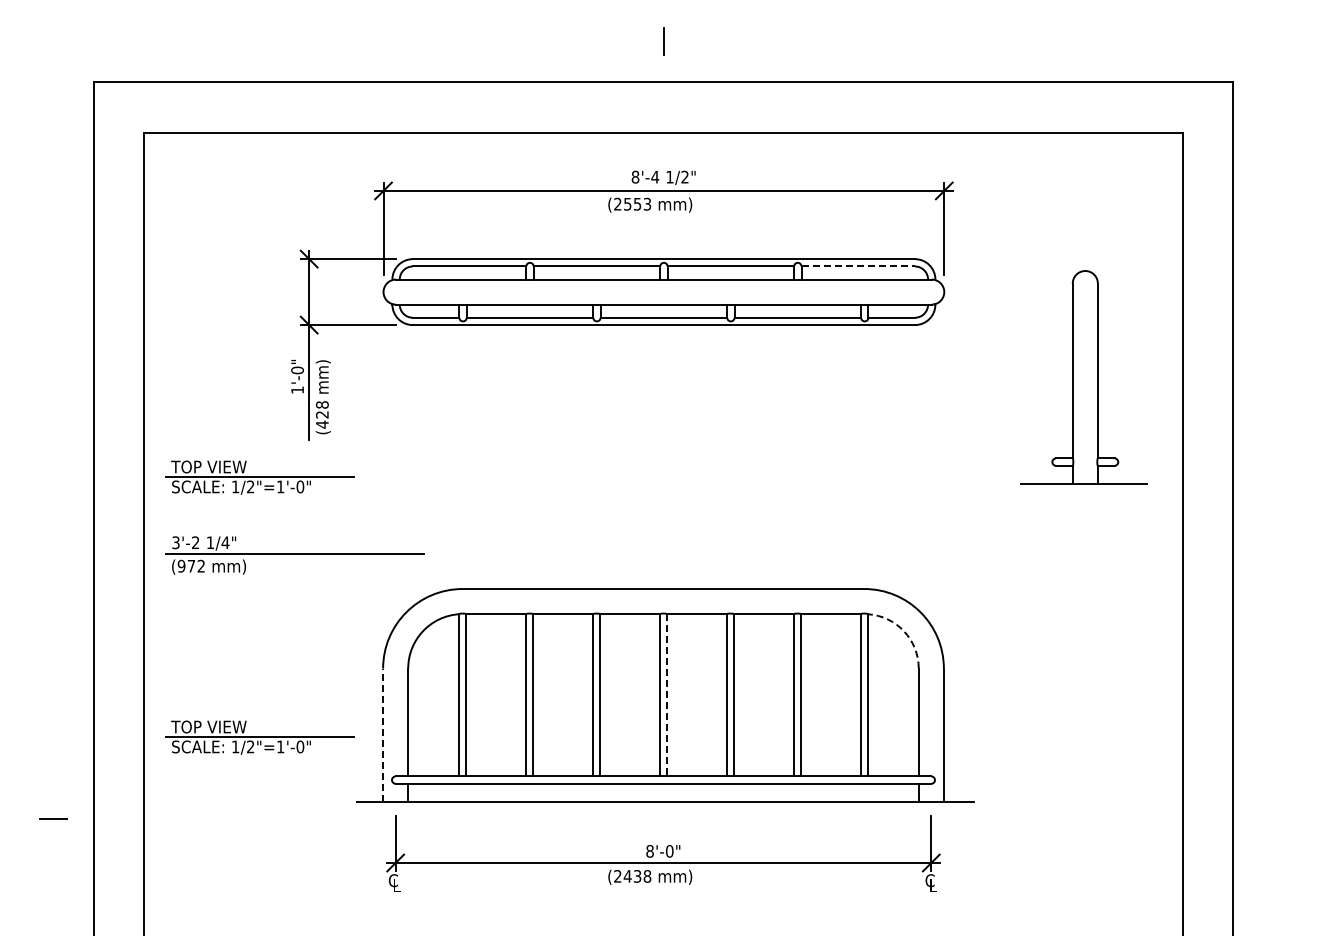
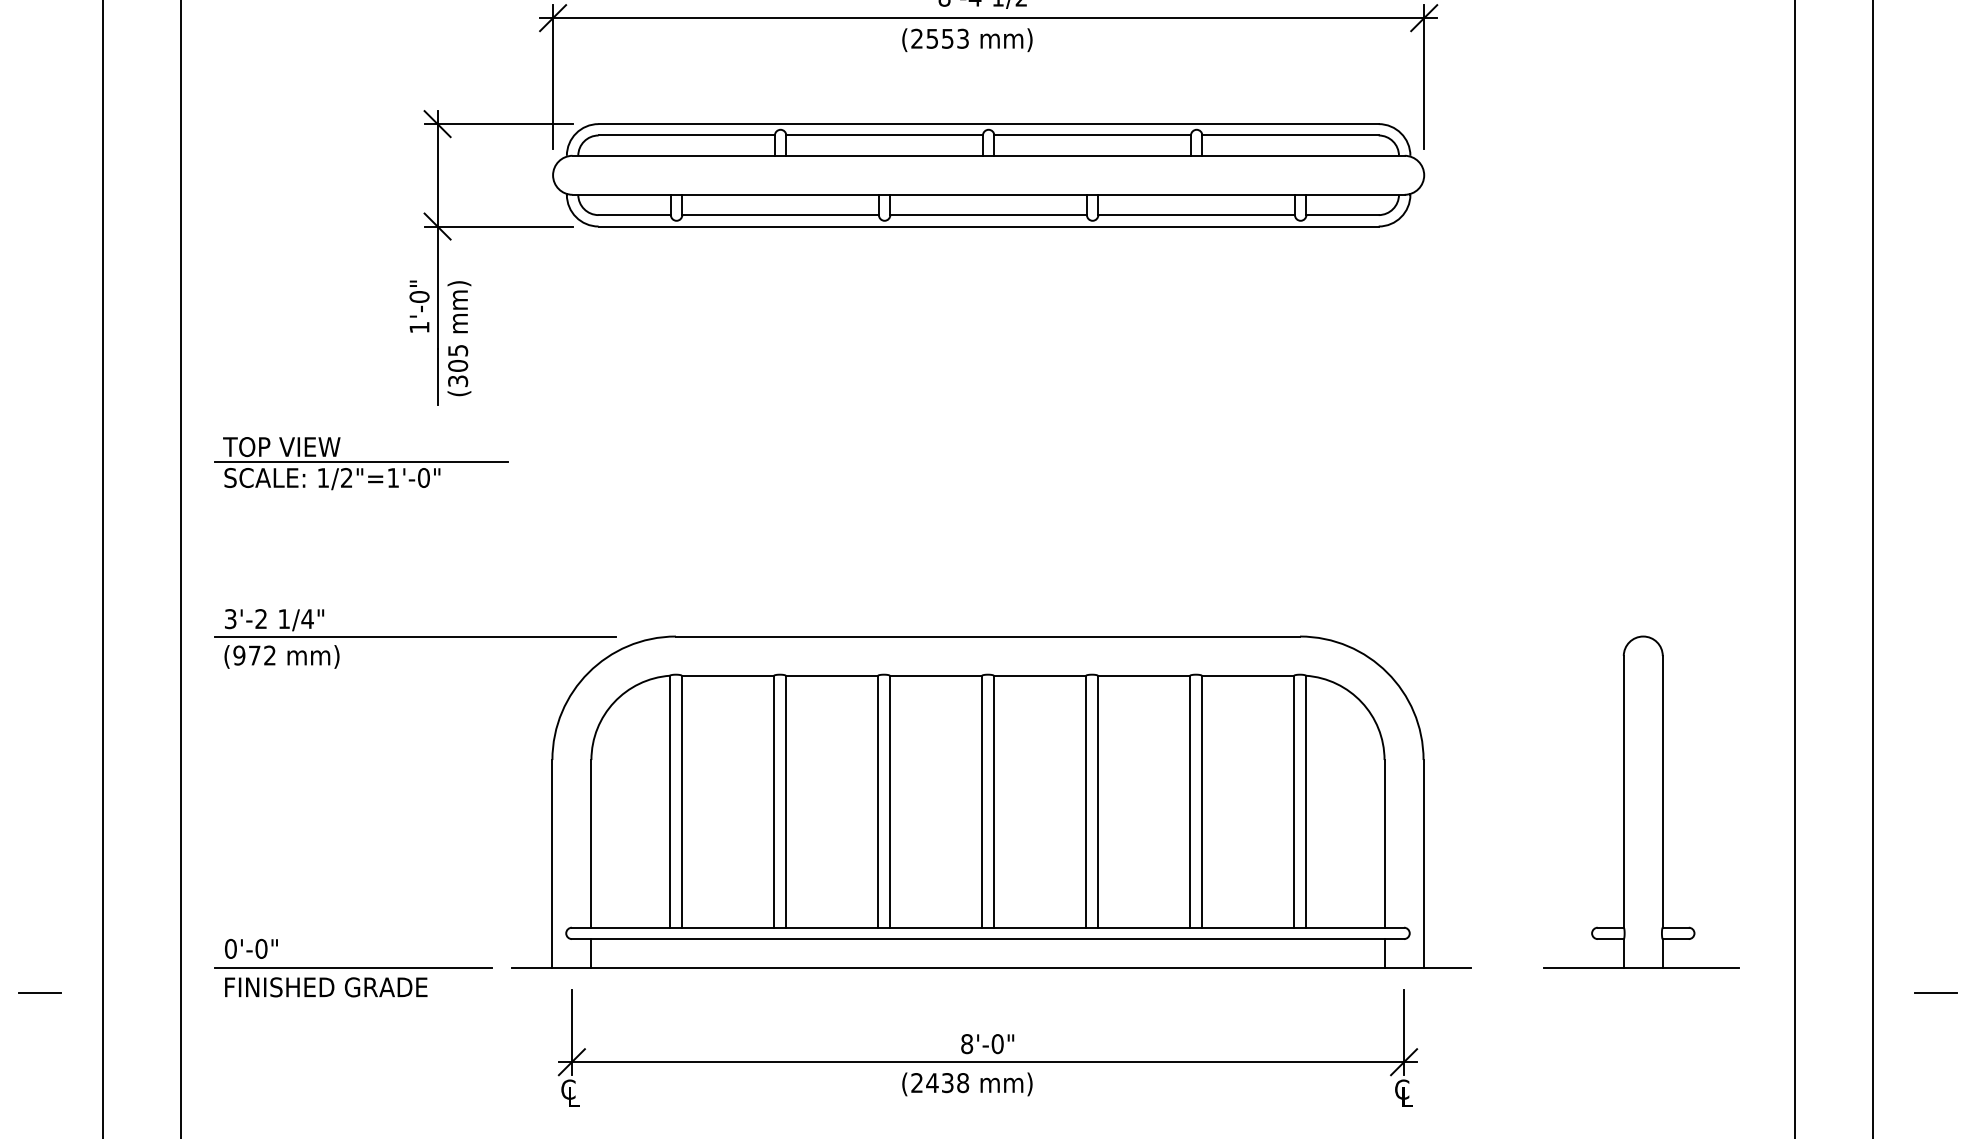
line: (858, 266) -> (1290, 135), dashed -> solid
part: (1083, 377) -> (1640, 801), moved
text: (322, 414) -> (458, 365), (428 -> (305
part: (294, 555) -> (414, 638), moved
arc: (904, 631) -> (1362, 702), dashed -> solid
line: (667, 695) -> (994, 801), dashed -> solid
line: (383, 735) -> (553, 864), dashed -> solid
part: (259, 737) -> (360, 867), removed
part: (255, 802) -> (354, 968), added
line: (1273, 818) -> (1935, 993), added

